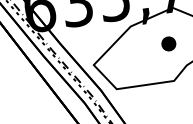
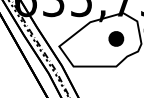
part: (168, 43) -> (116, 38), size x1.43

